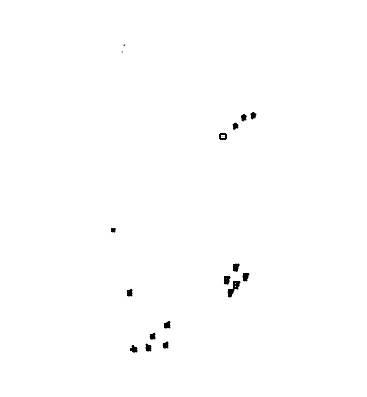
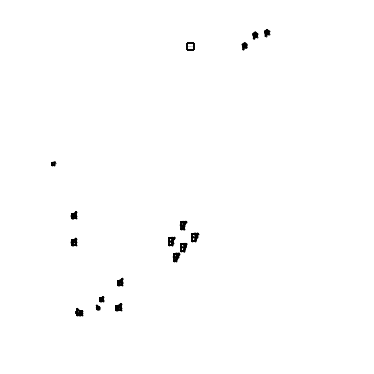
part: (244, 120) -> (256, 39), moved
part: (129, 271) -> (73, 215), added
part: (236, 280) -> (183, 241), moved
part: (150, 341) -> (99, 302), size x0.6

